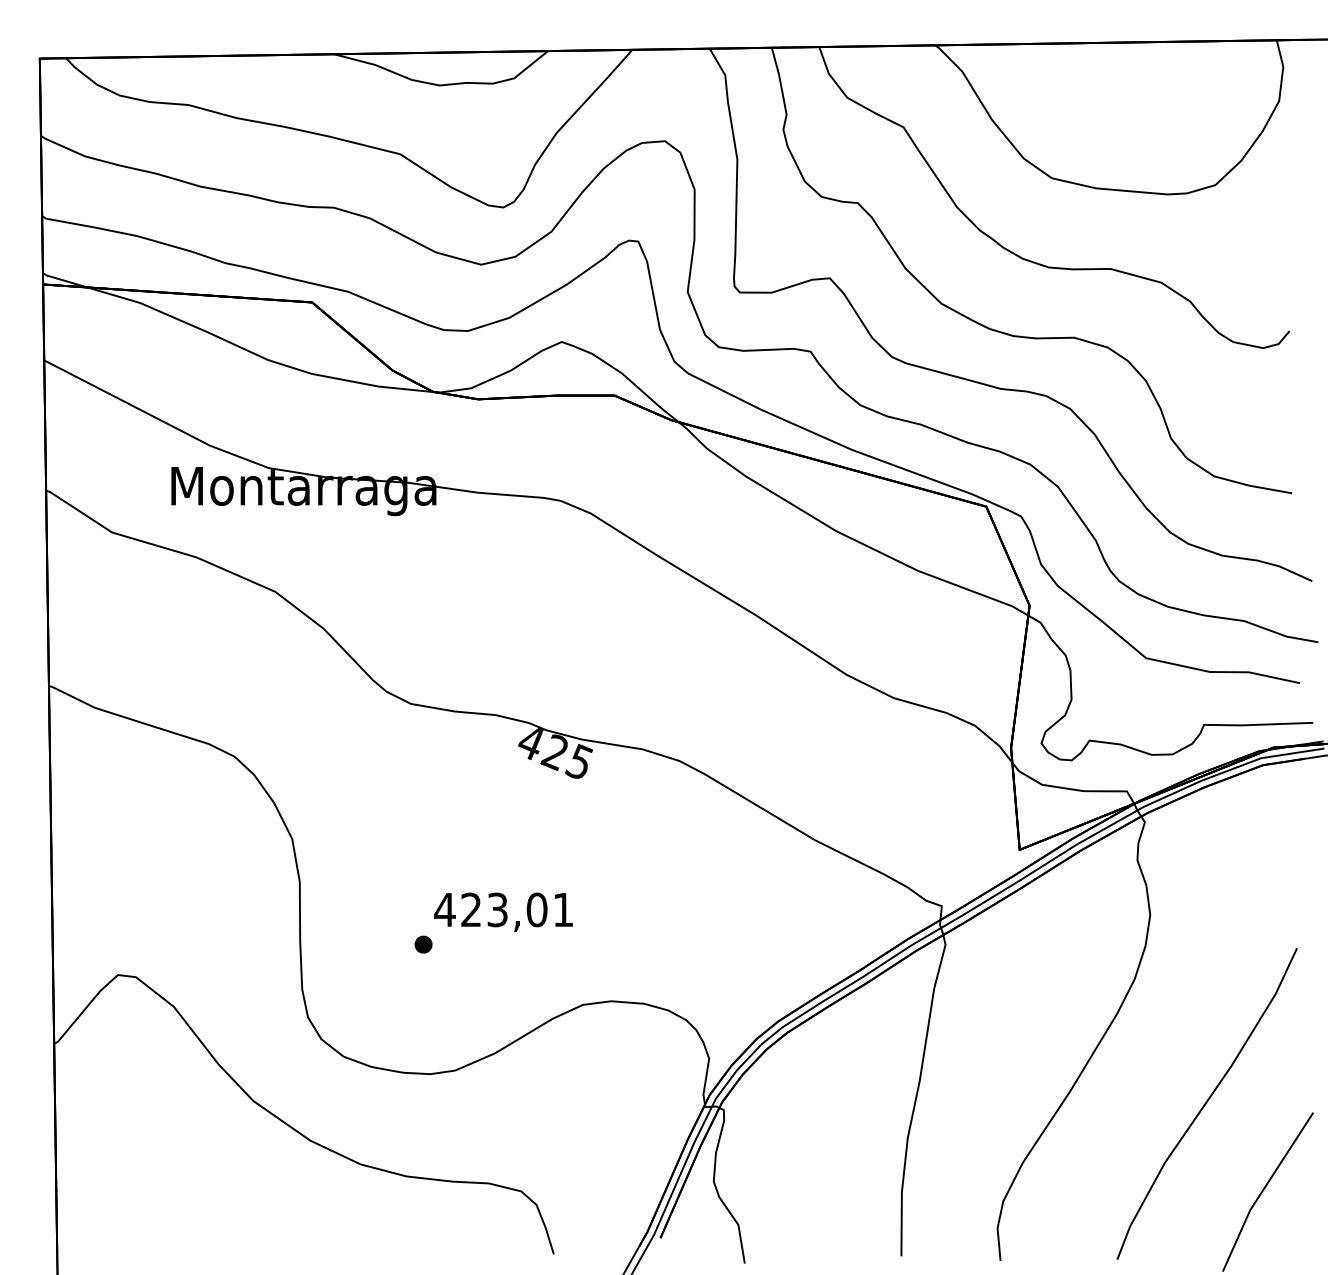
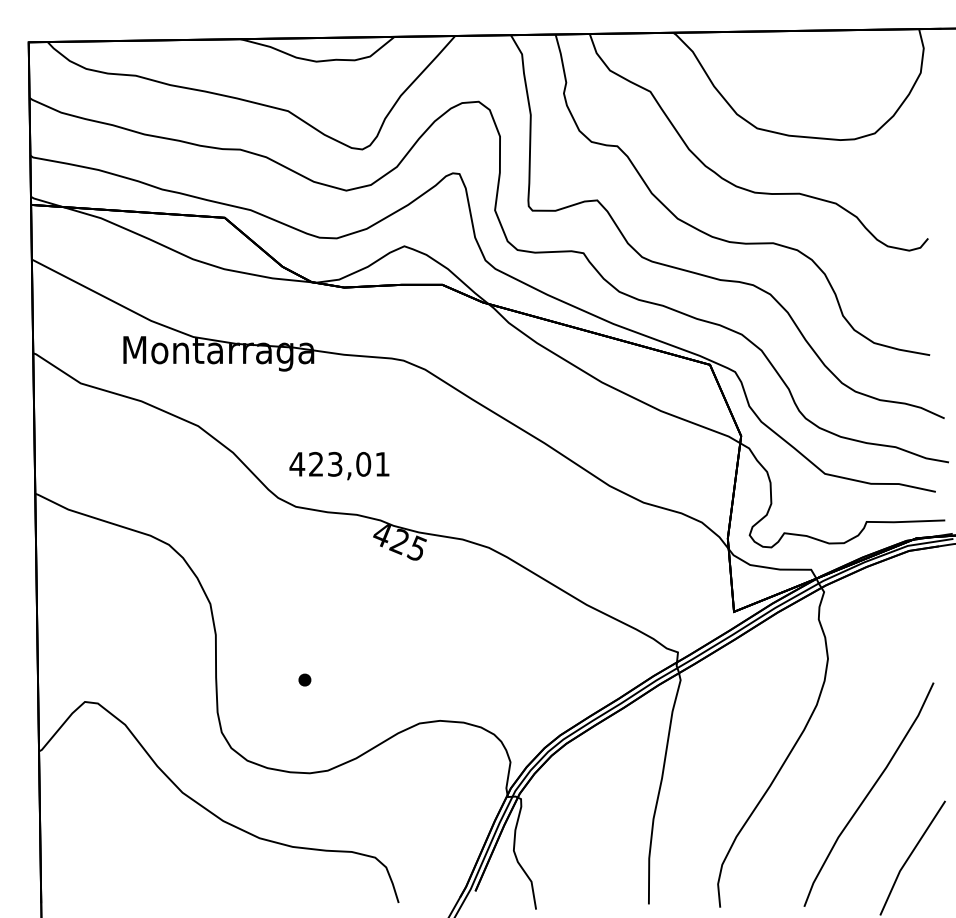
text: (503, 911) -> (339, 465), moved

